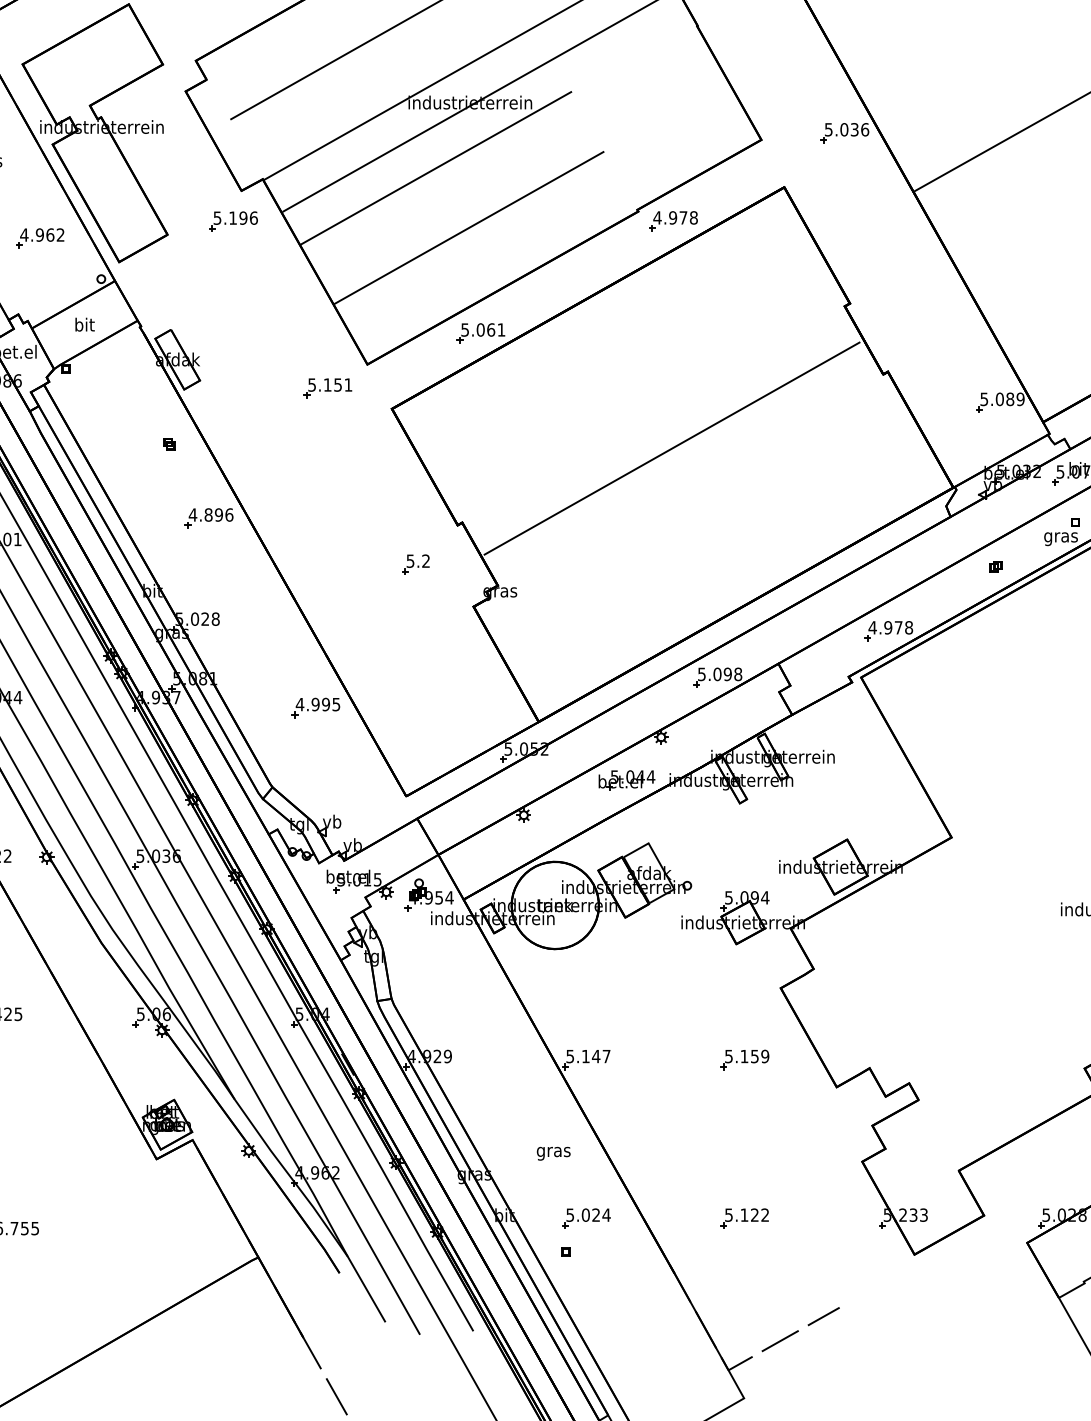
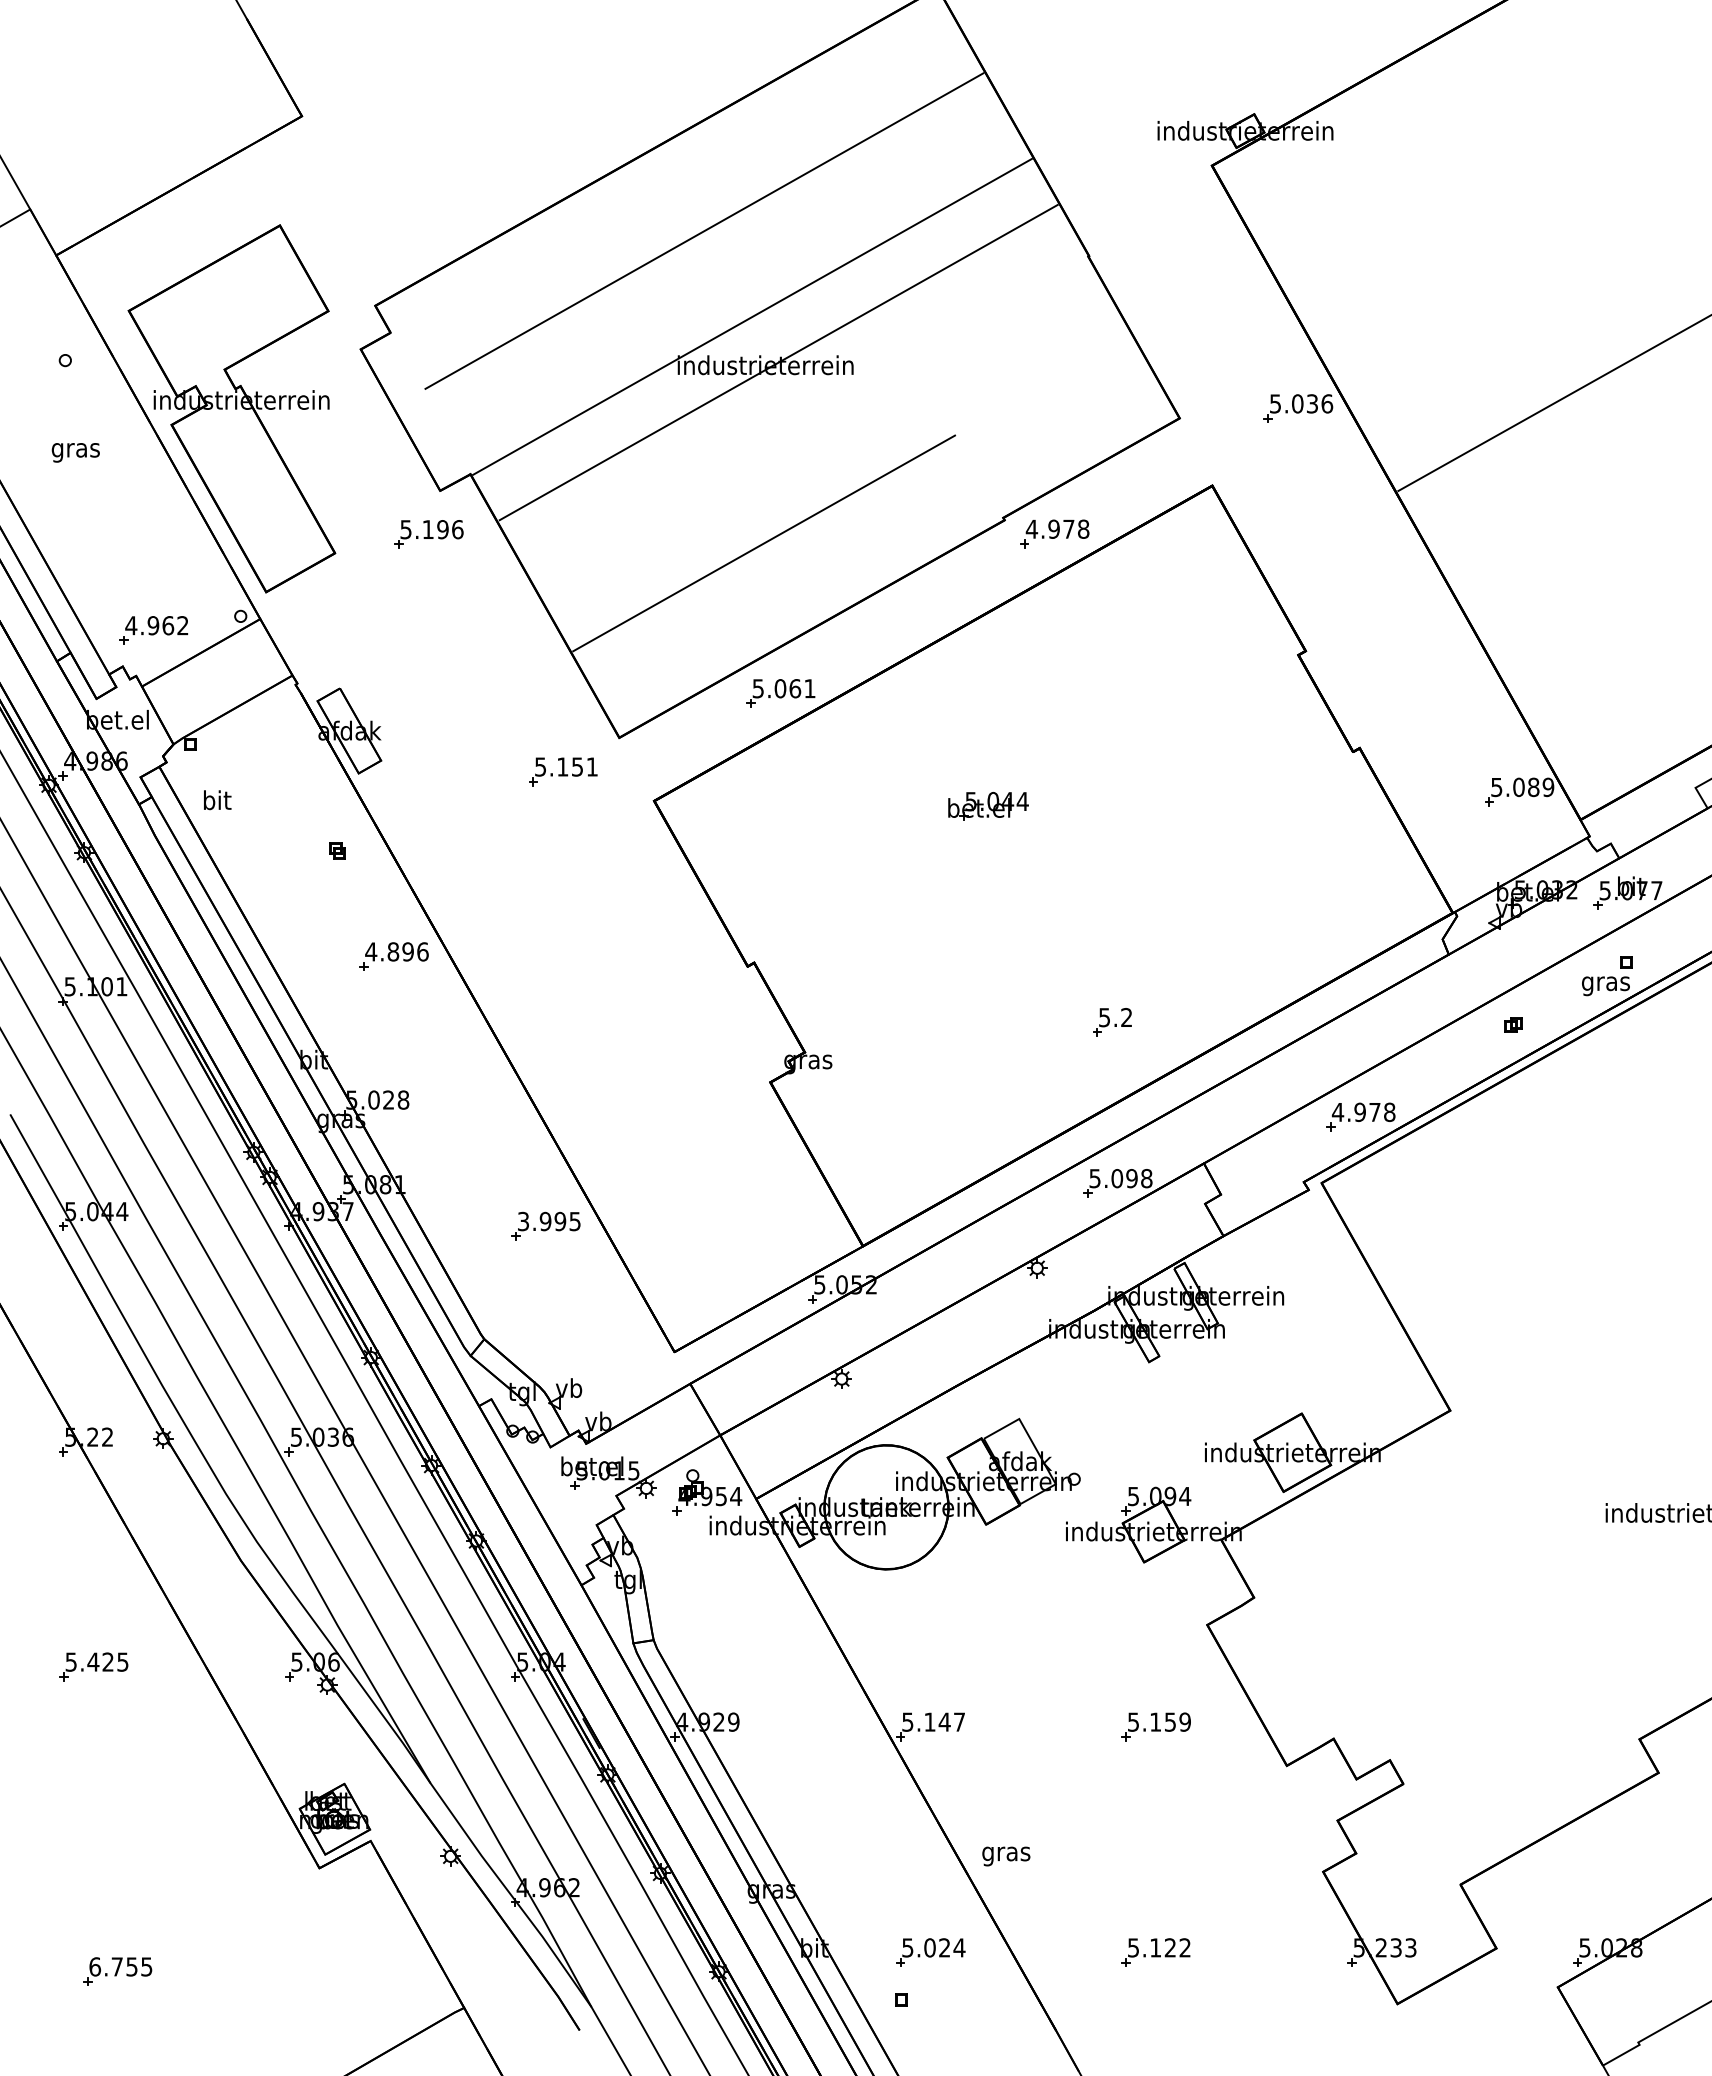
line: (436, 168) -> (717, 458), removed
part: (39, 238) -> (153, 630), moved
text: (84, 324) -> (217, 800), moved
line: (671, 448) -> (1052, 857), removed
part: (416, 564) -> (1112, 1022), moved
text: (300, 704) -> (523, 1221), 4.995 -> 3.995
part: (626, 780) -> (988, 806), moved
text: (553, 1153) -> (1006, 1856), moved

